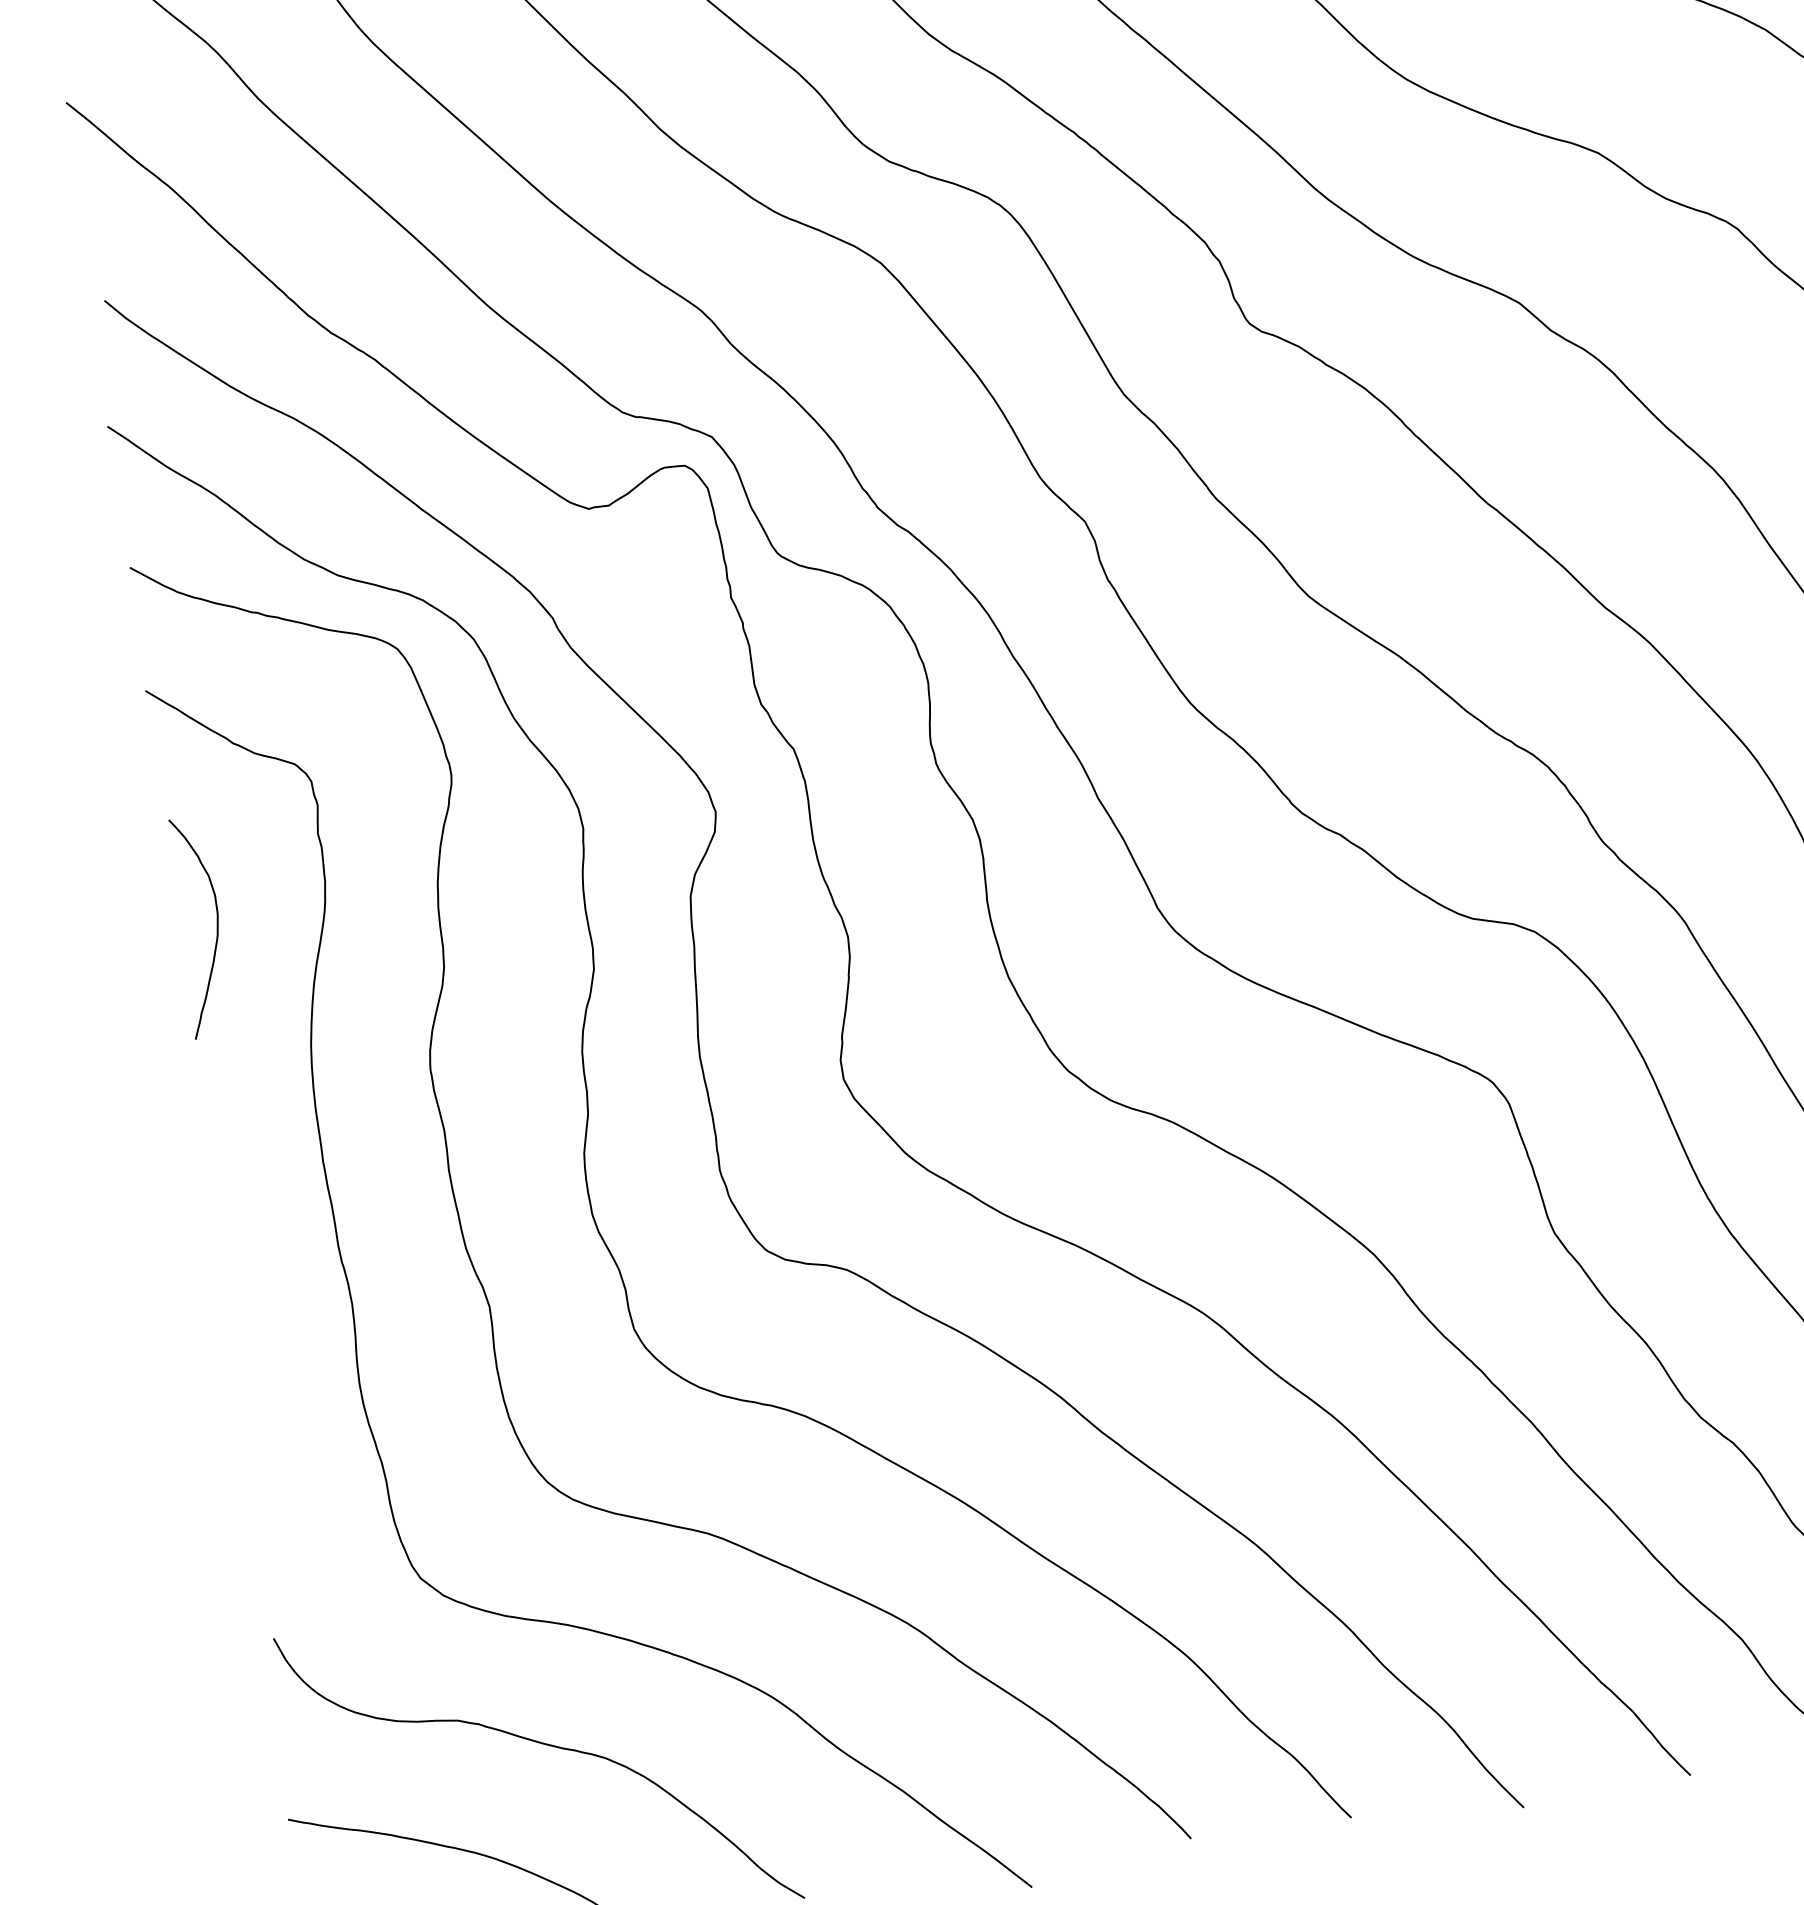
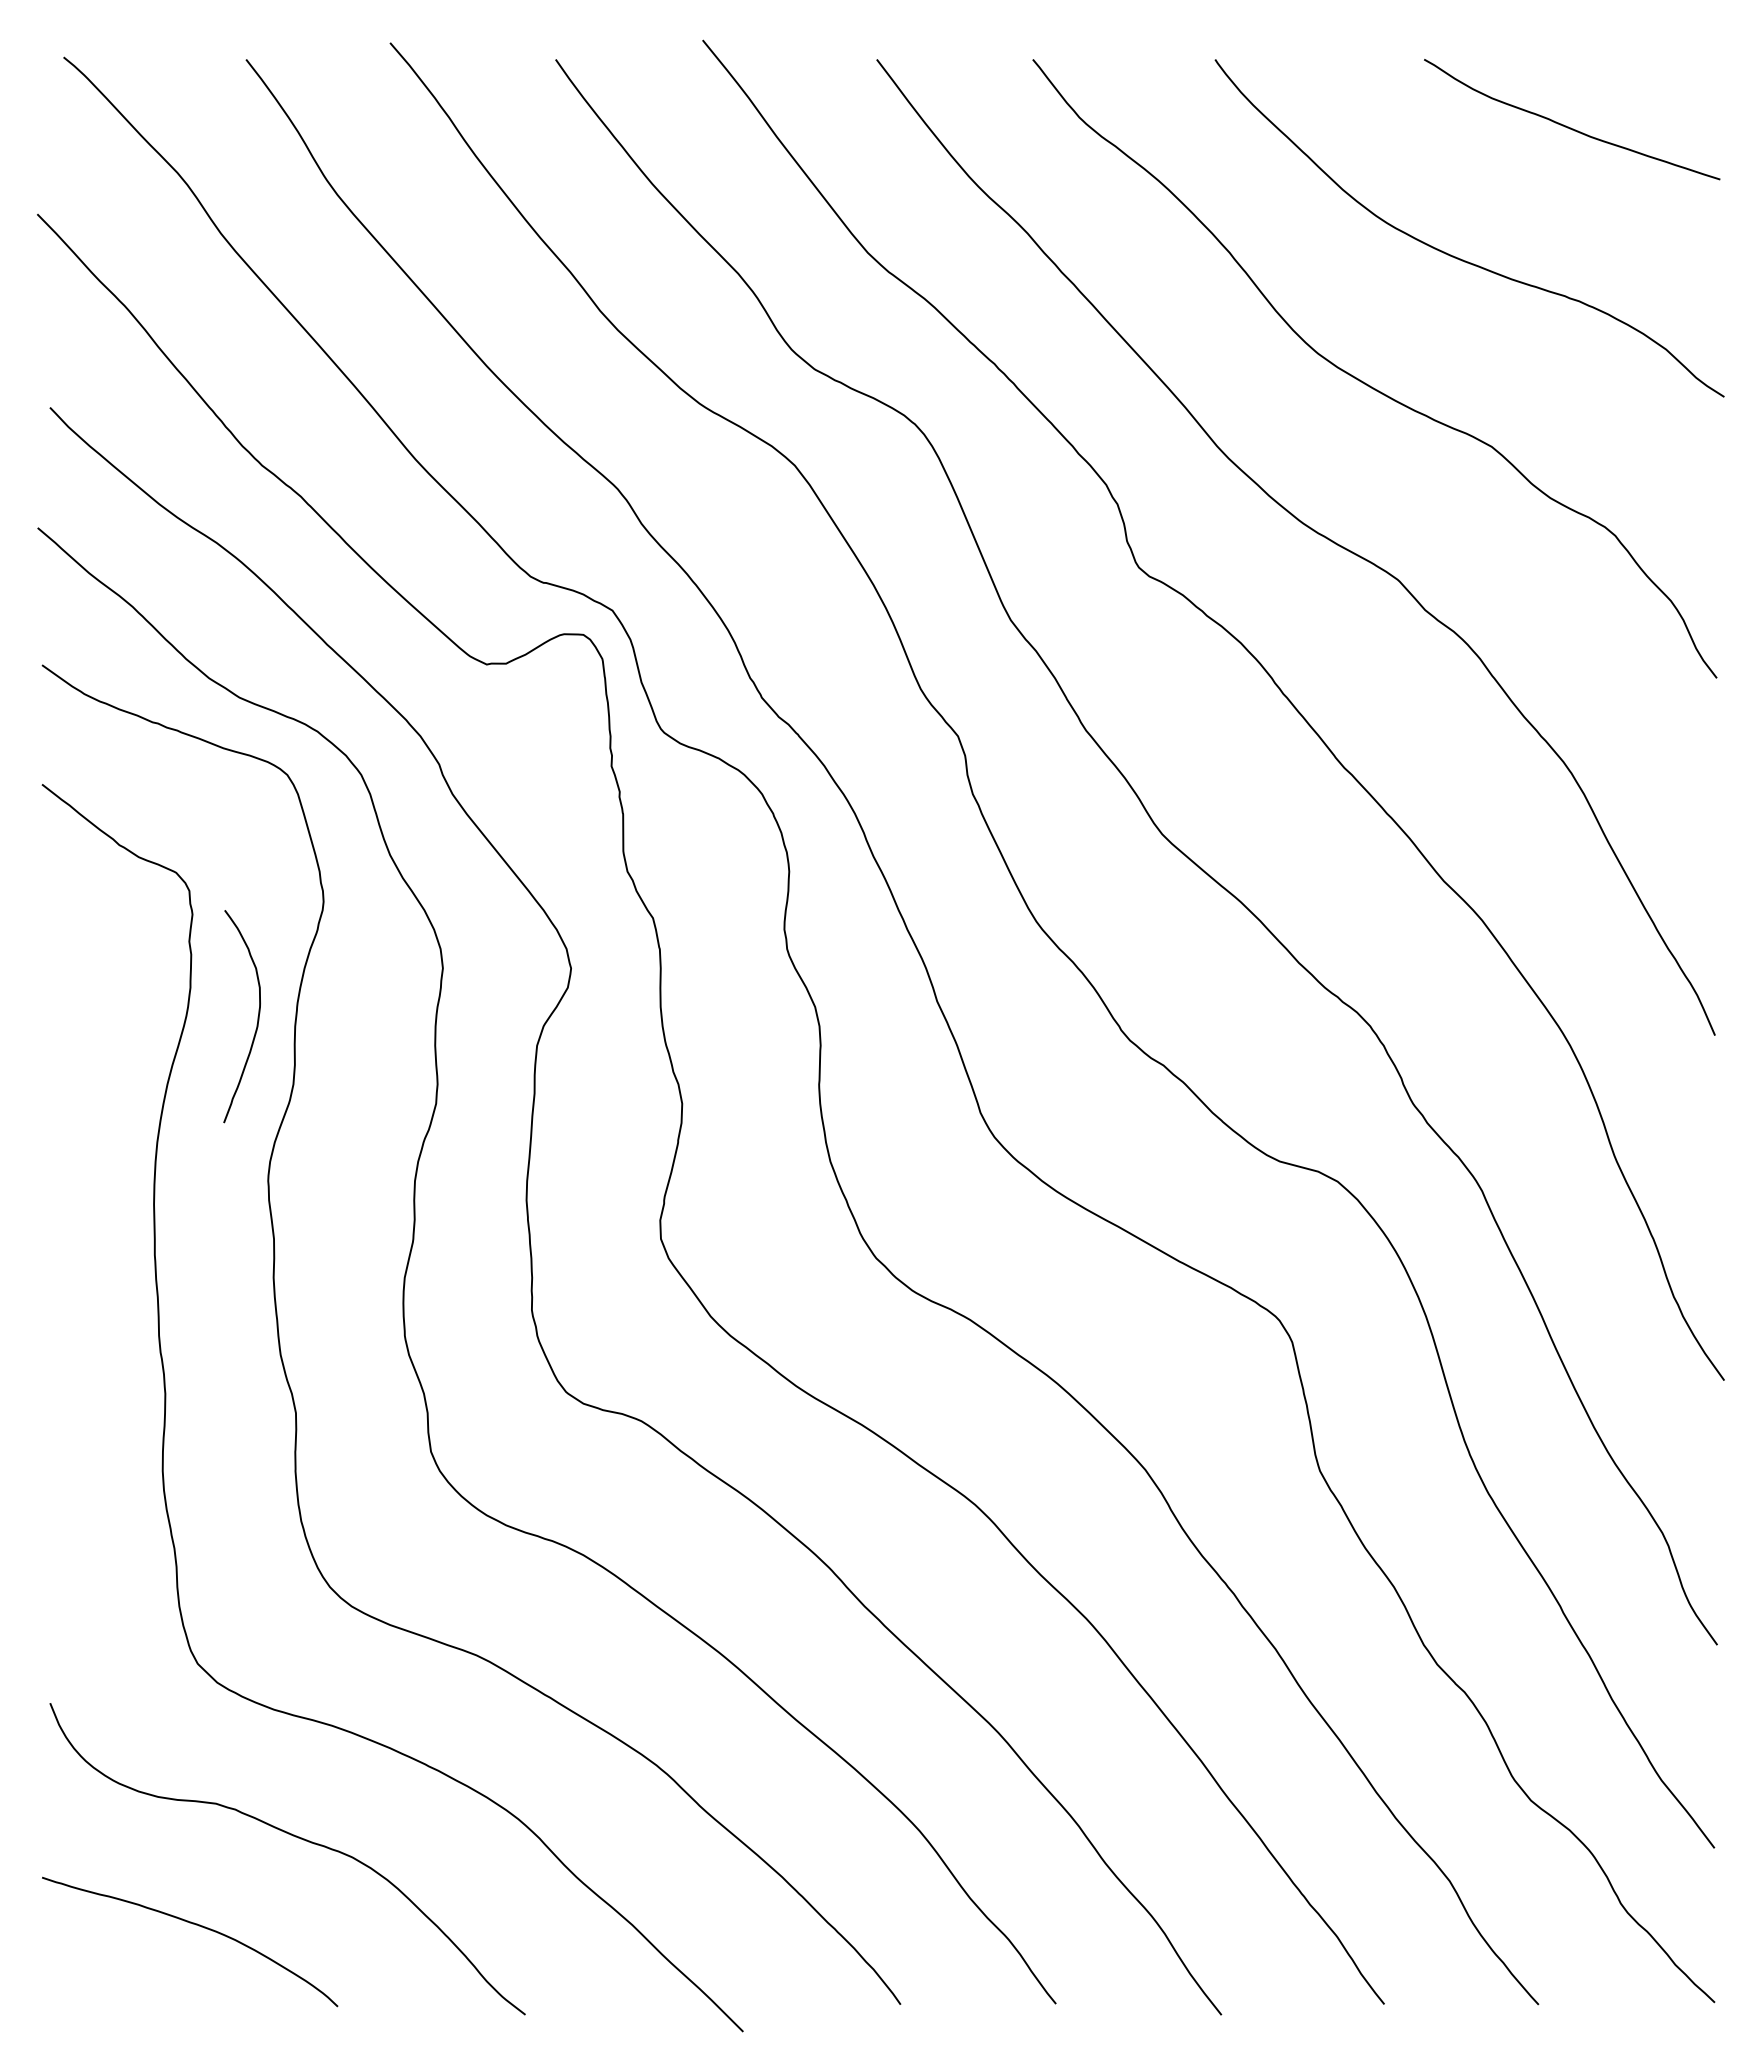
curve: (216, 925) -> (257, 1016), moved

